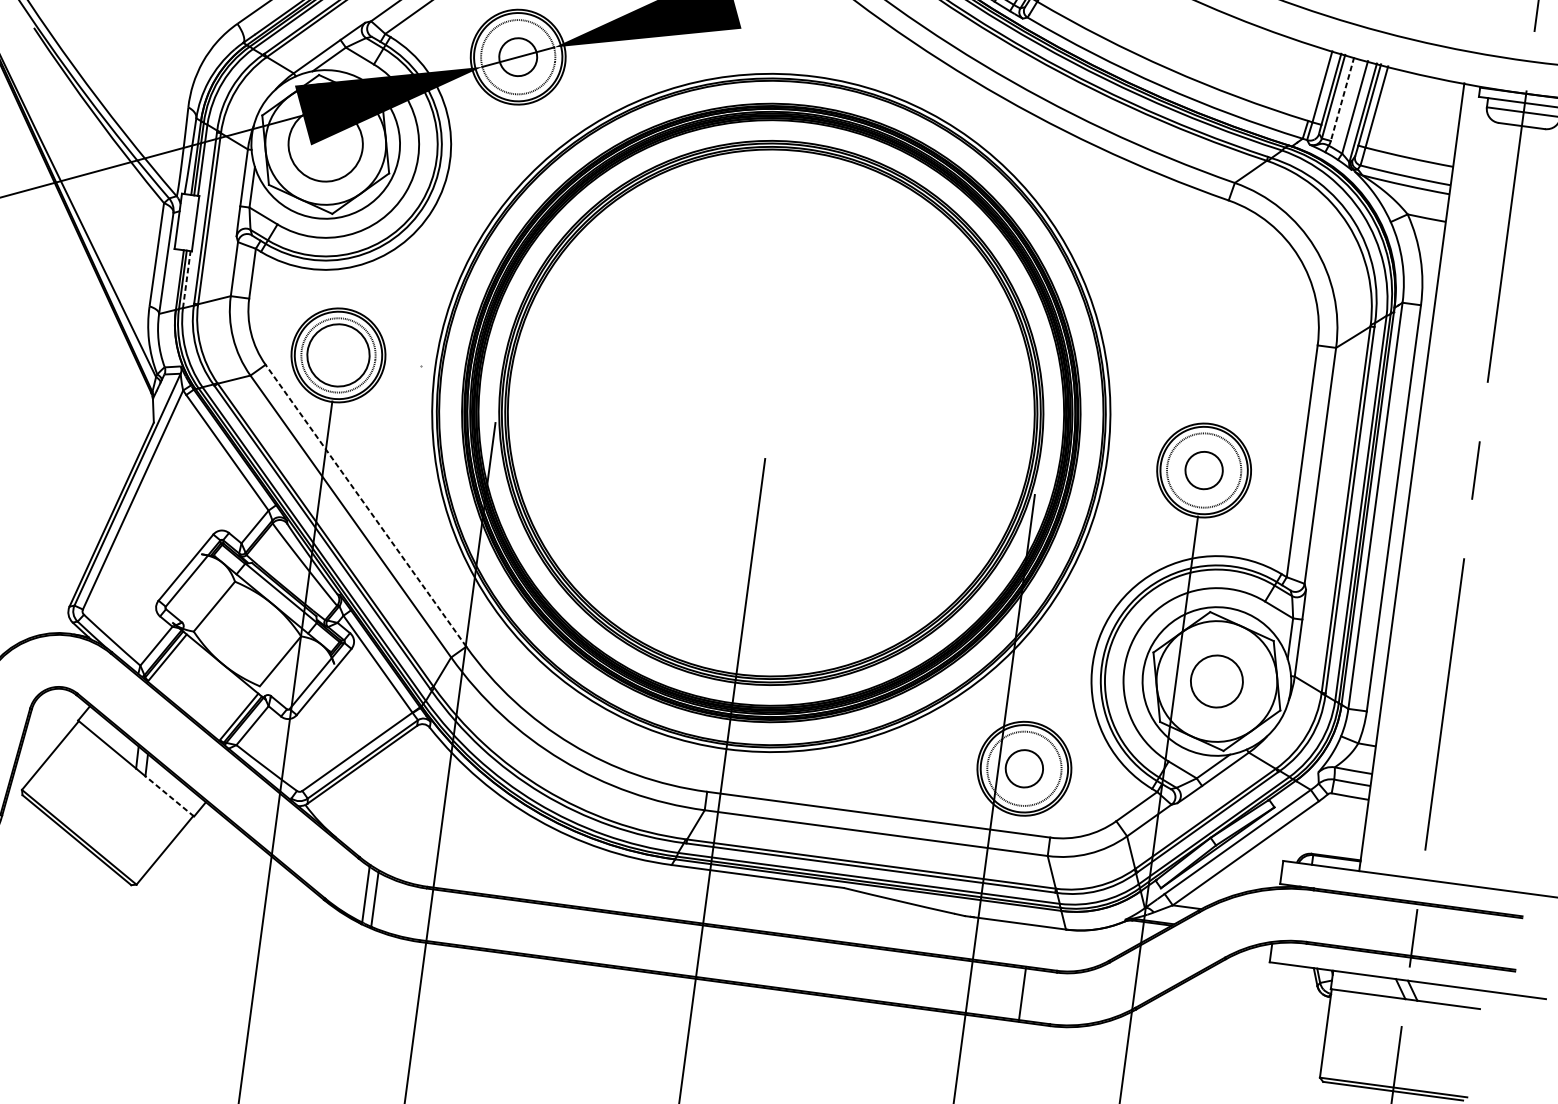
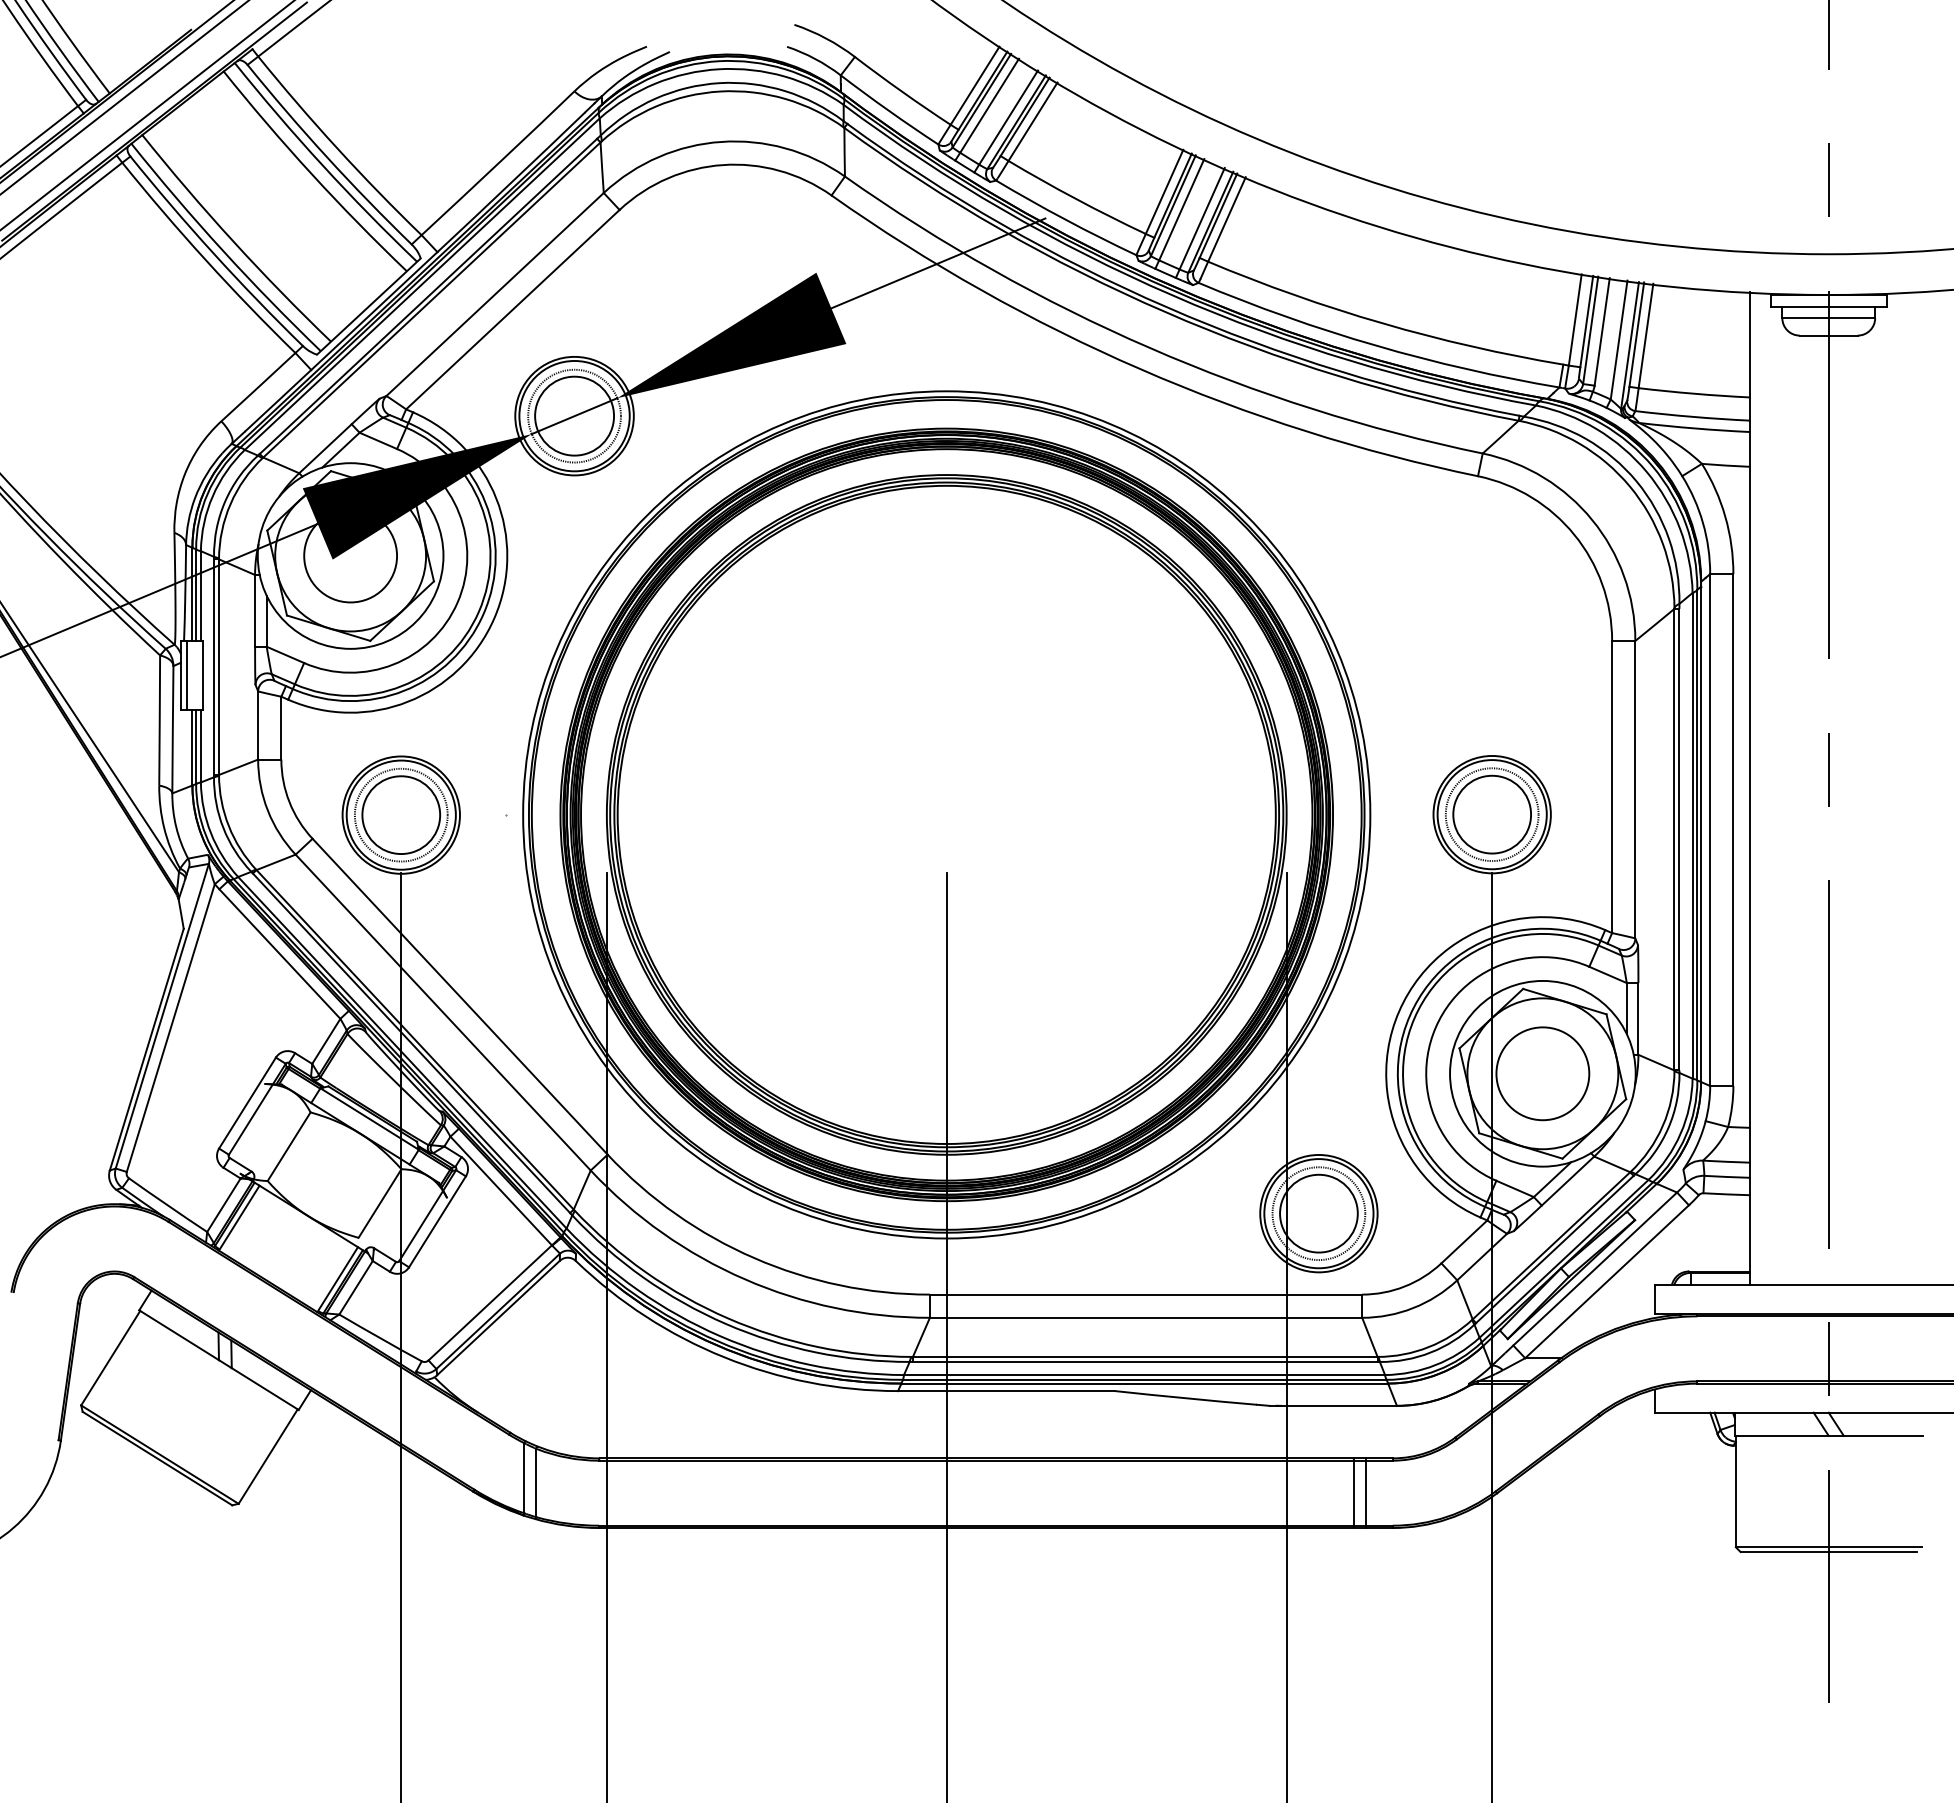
circle: (518, 56) -> (574, 415), size x1.67
line: (1342, 99) -> (1602, 332), dashed -> solid
line: (182, 221) -> (186, 675), added
line: (186, 279) -> (200, 746), dashed -> solid
circle: (1204, 470) -> (1492, 814), size x1.67
line: (365, 505) -> (459, 996), dashed -> solid
circle: (1216, 681) -> (1542, 1073), size x1.43
circle: (1024, 768) -> (1318, 1213), size x1.67
line: (169, 795) -> (264, 1388), dashed -> solid
line: (1031, 995) -> (1365, 1493), added

